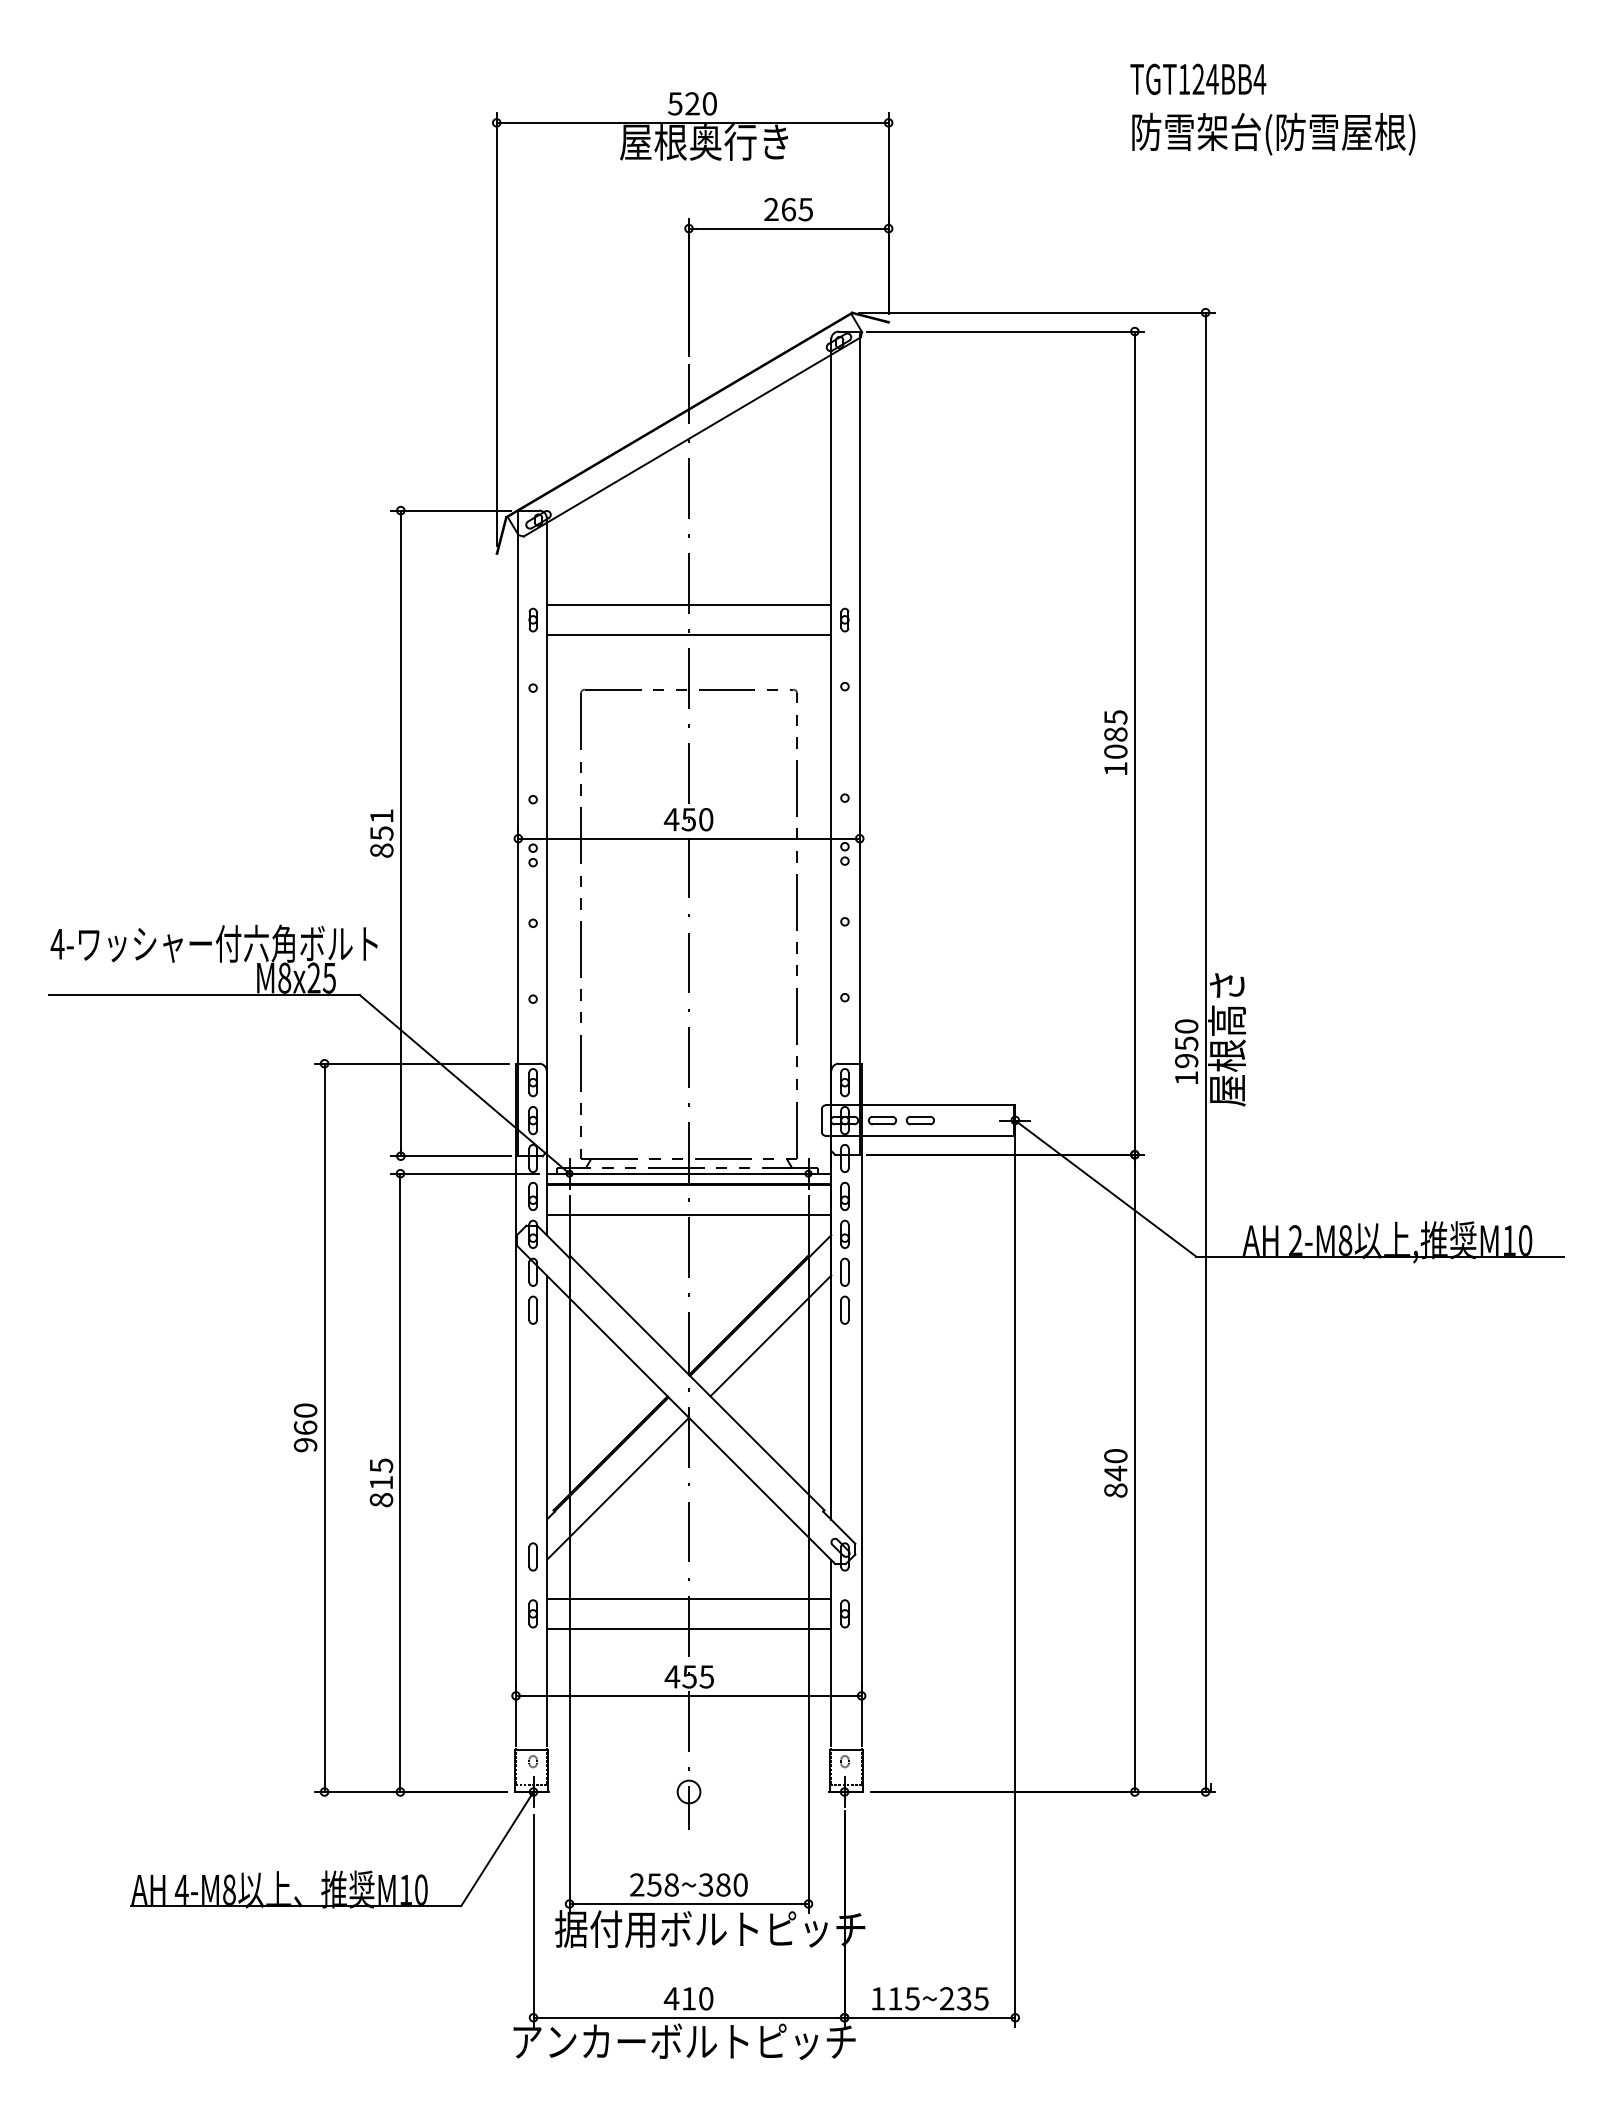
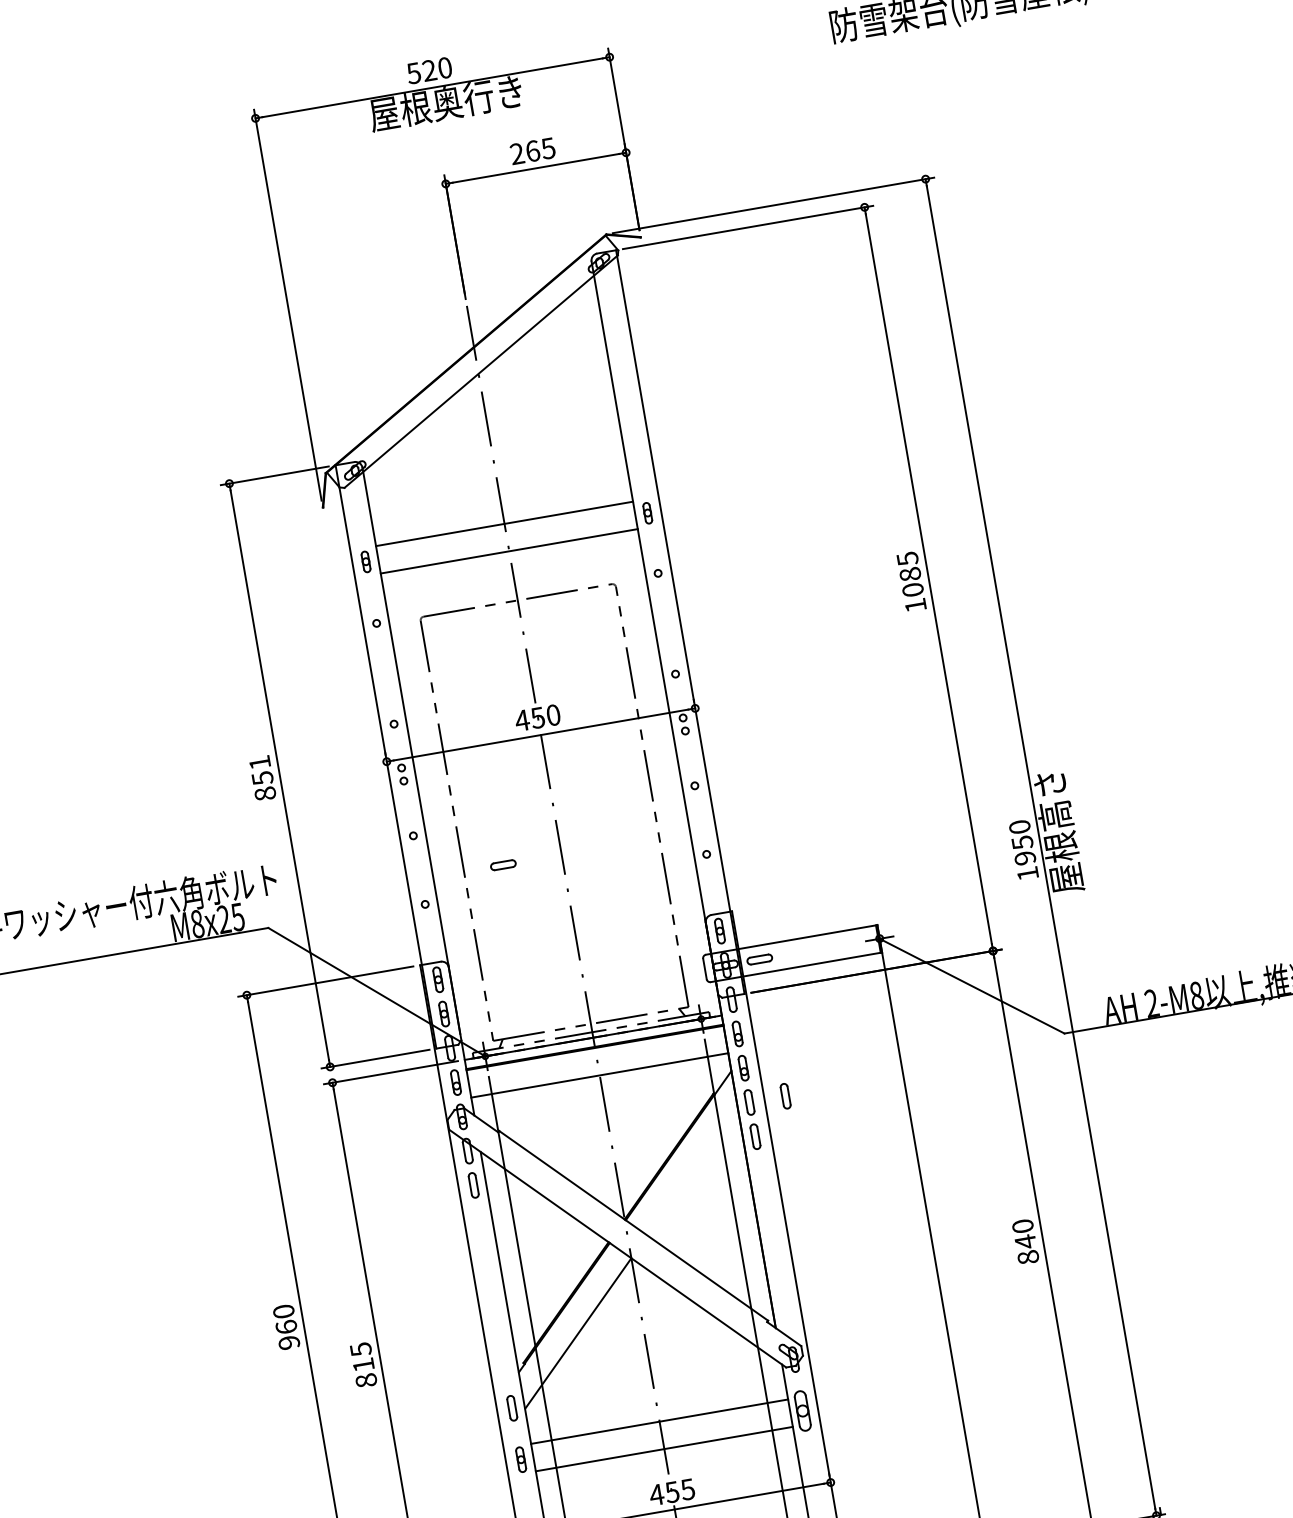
part: (919, 1120) -> (502, 865), moved
part: (884, 1271) -> (785, 1095), added
line: (770, 1335) -> (692, 1171), removed
part: (844, 1613) -> (802, 1410), size x1.6

